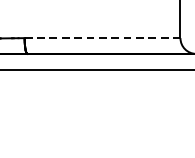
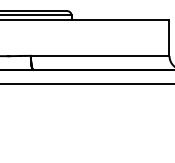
line: (102, 37) -> (100, 55), dashed -> solid

